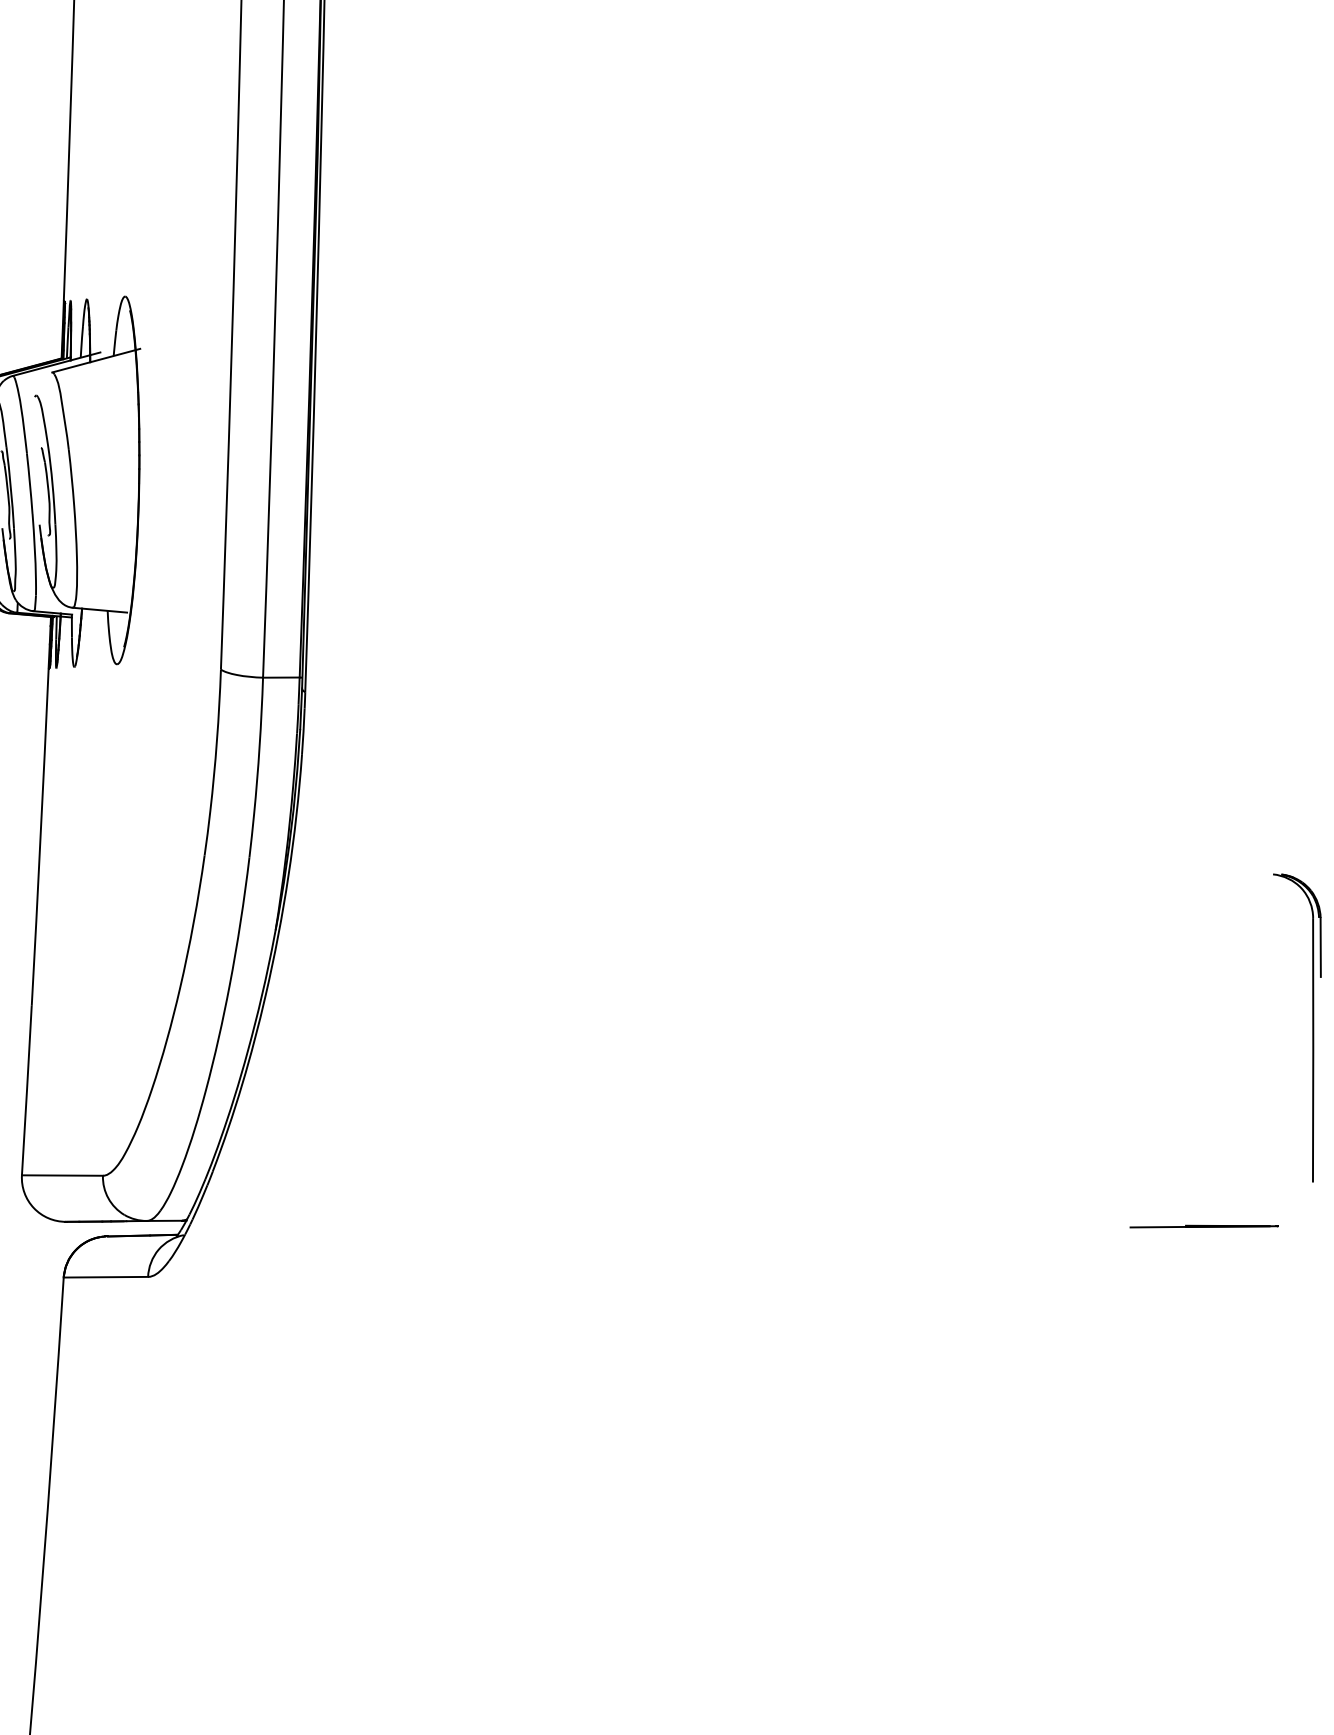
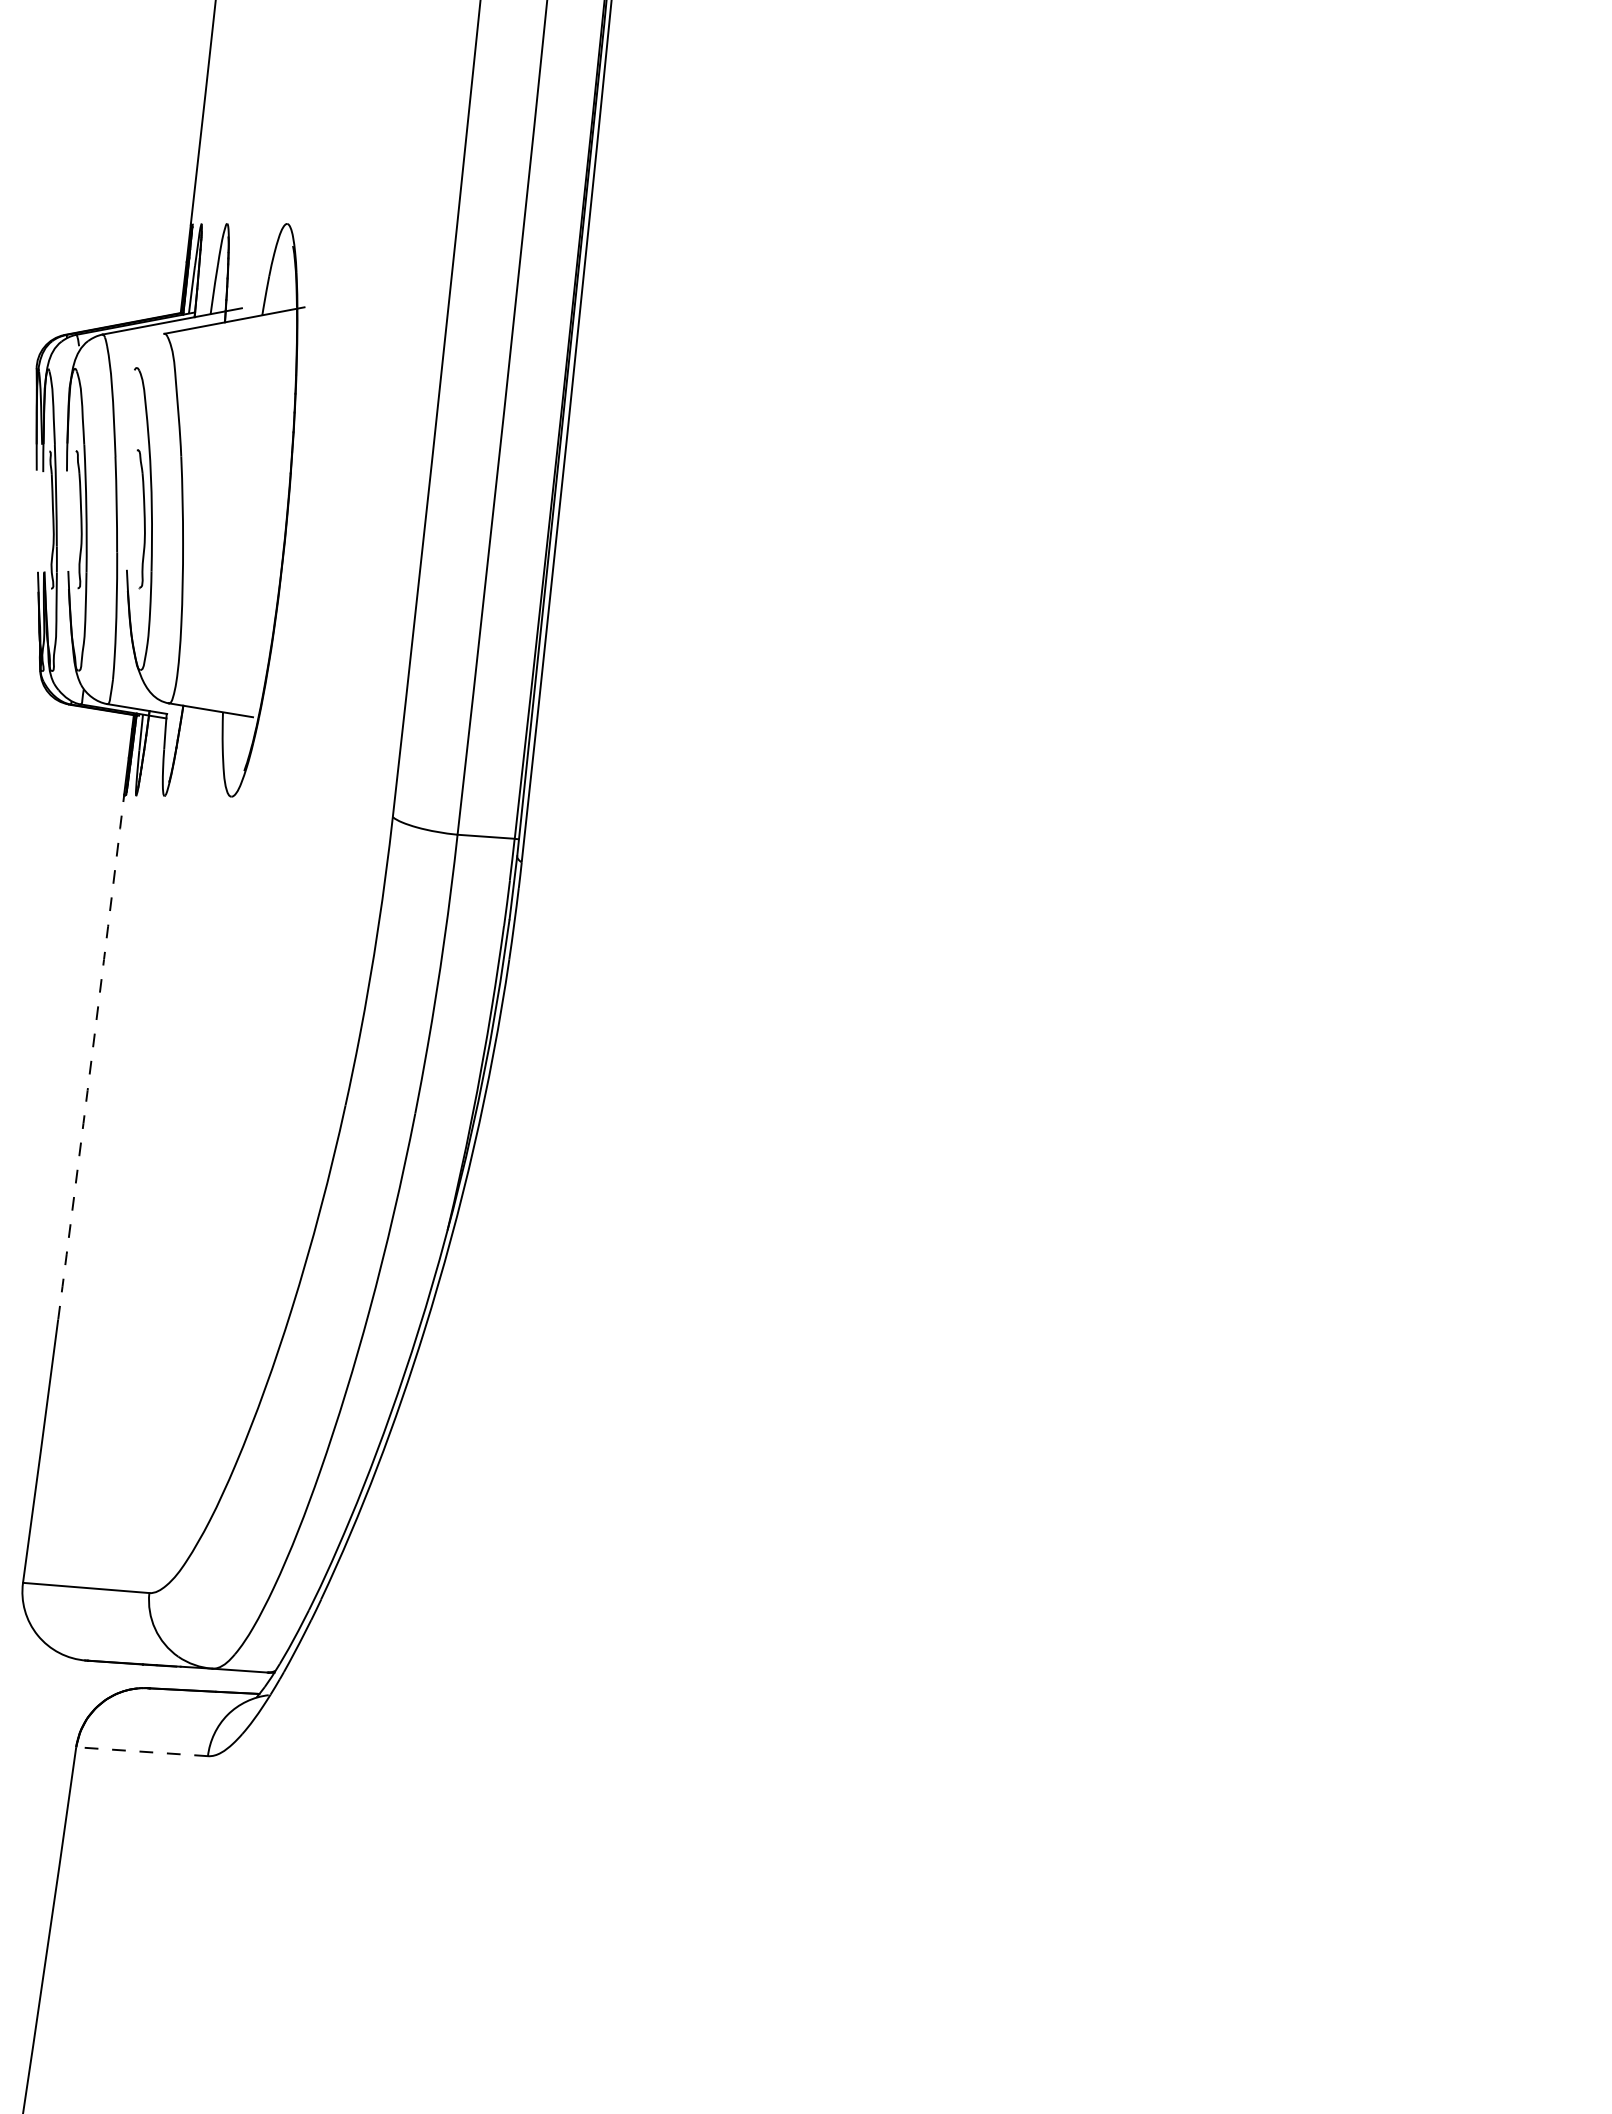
arc: (40, 837) -> (91, 1057), solid -> dashed
line: (105, 1277) -> (141, 1752), solid -> dashed

